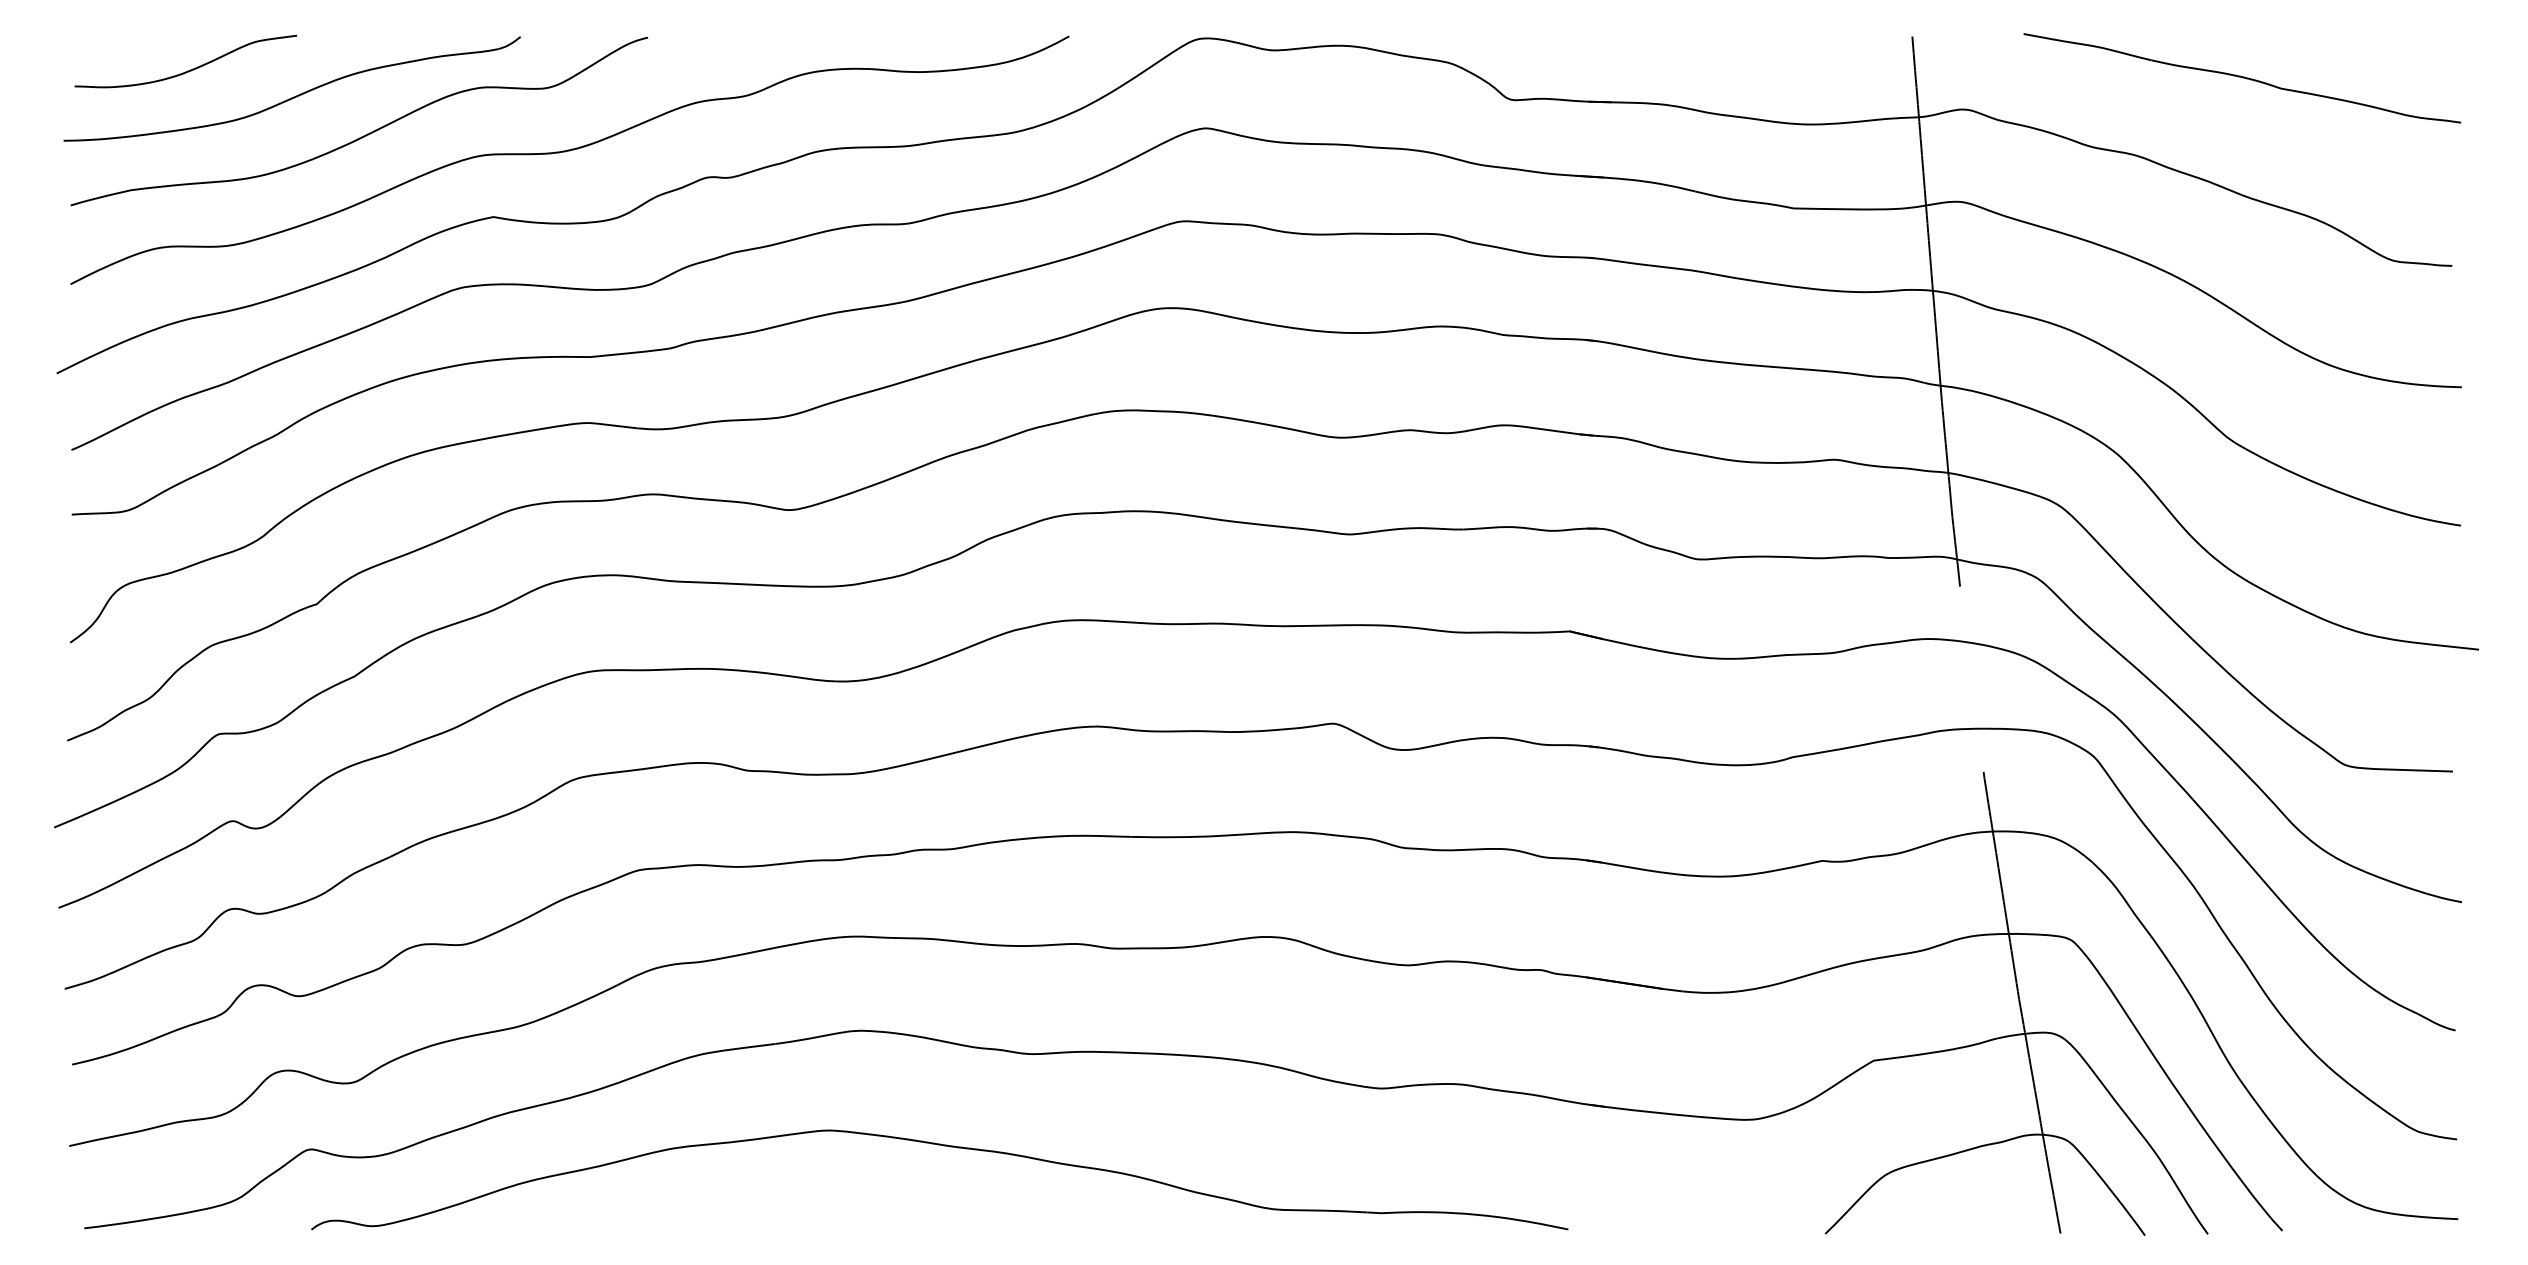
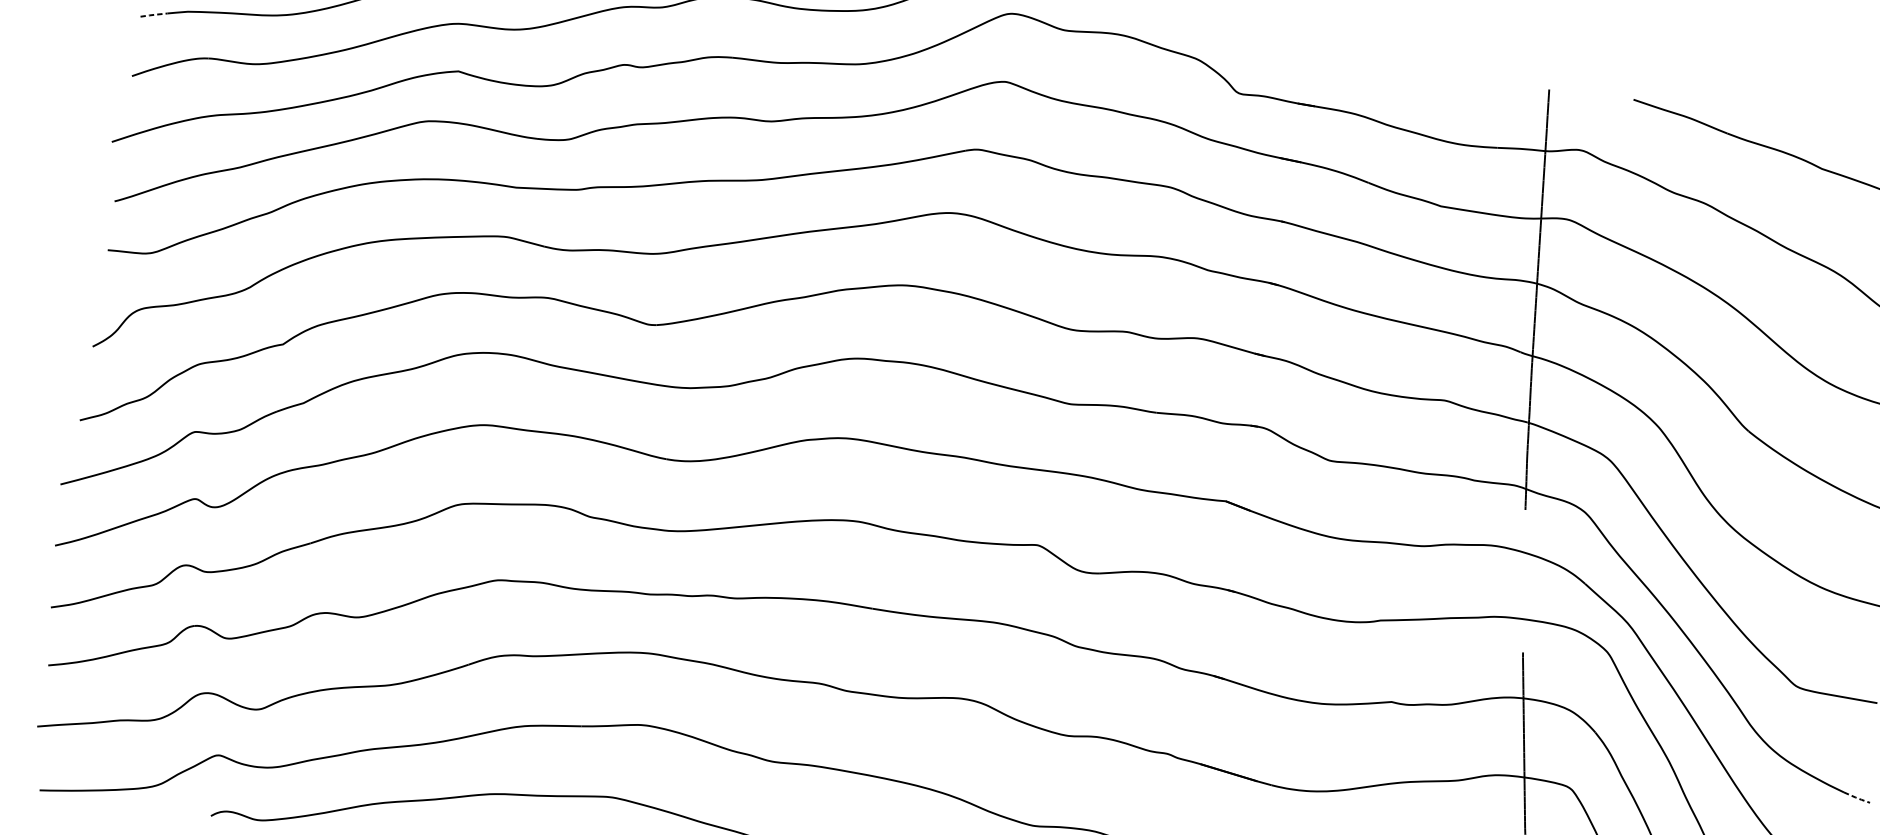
line: (87, 200) -> (153, 14), solid -> dashed
line: (2444, 898) -> (1857, 798), solid -> dashed

